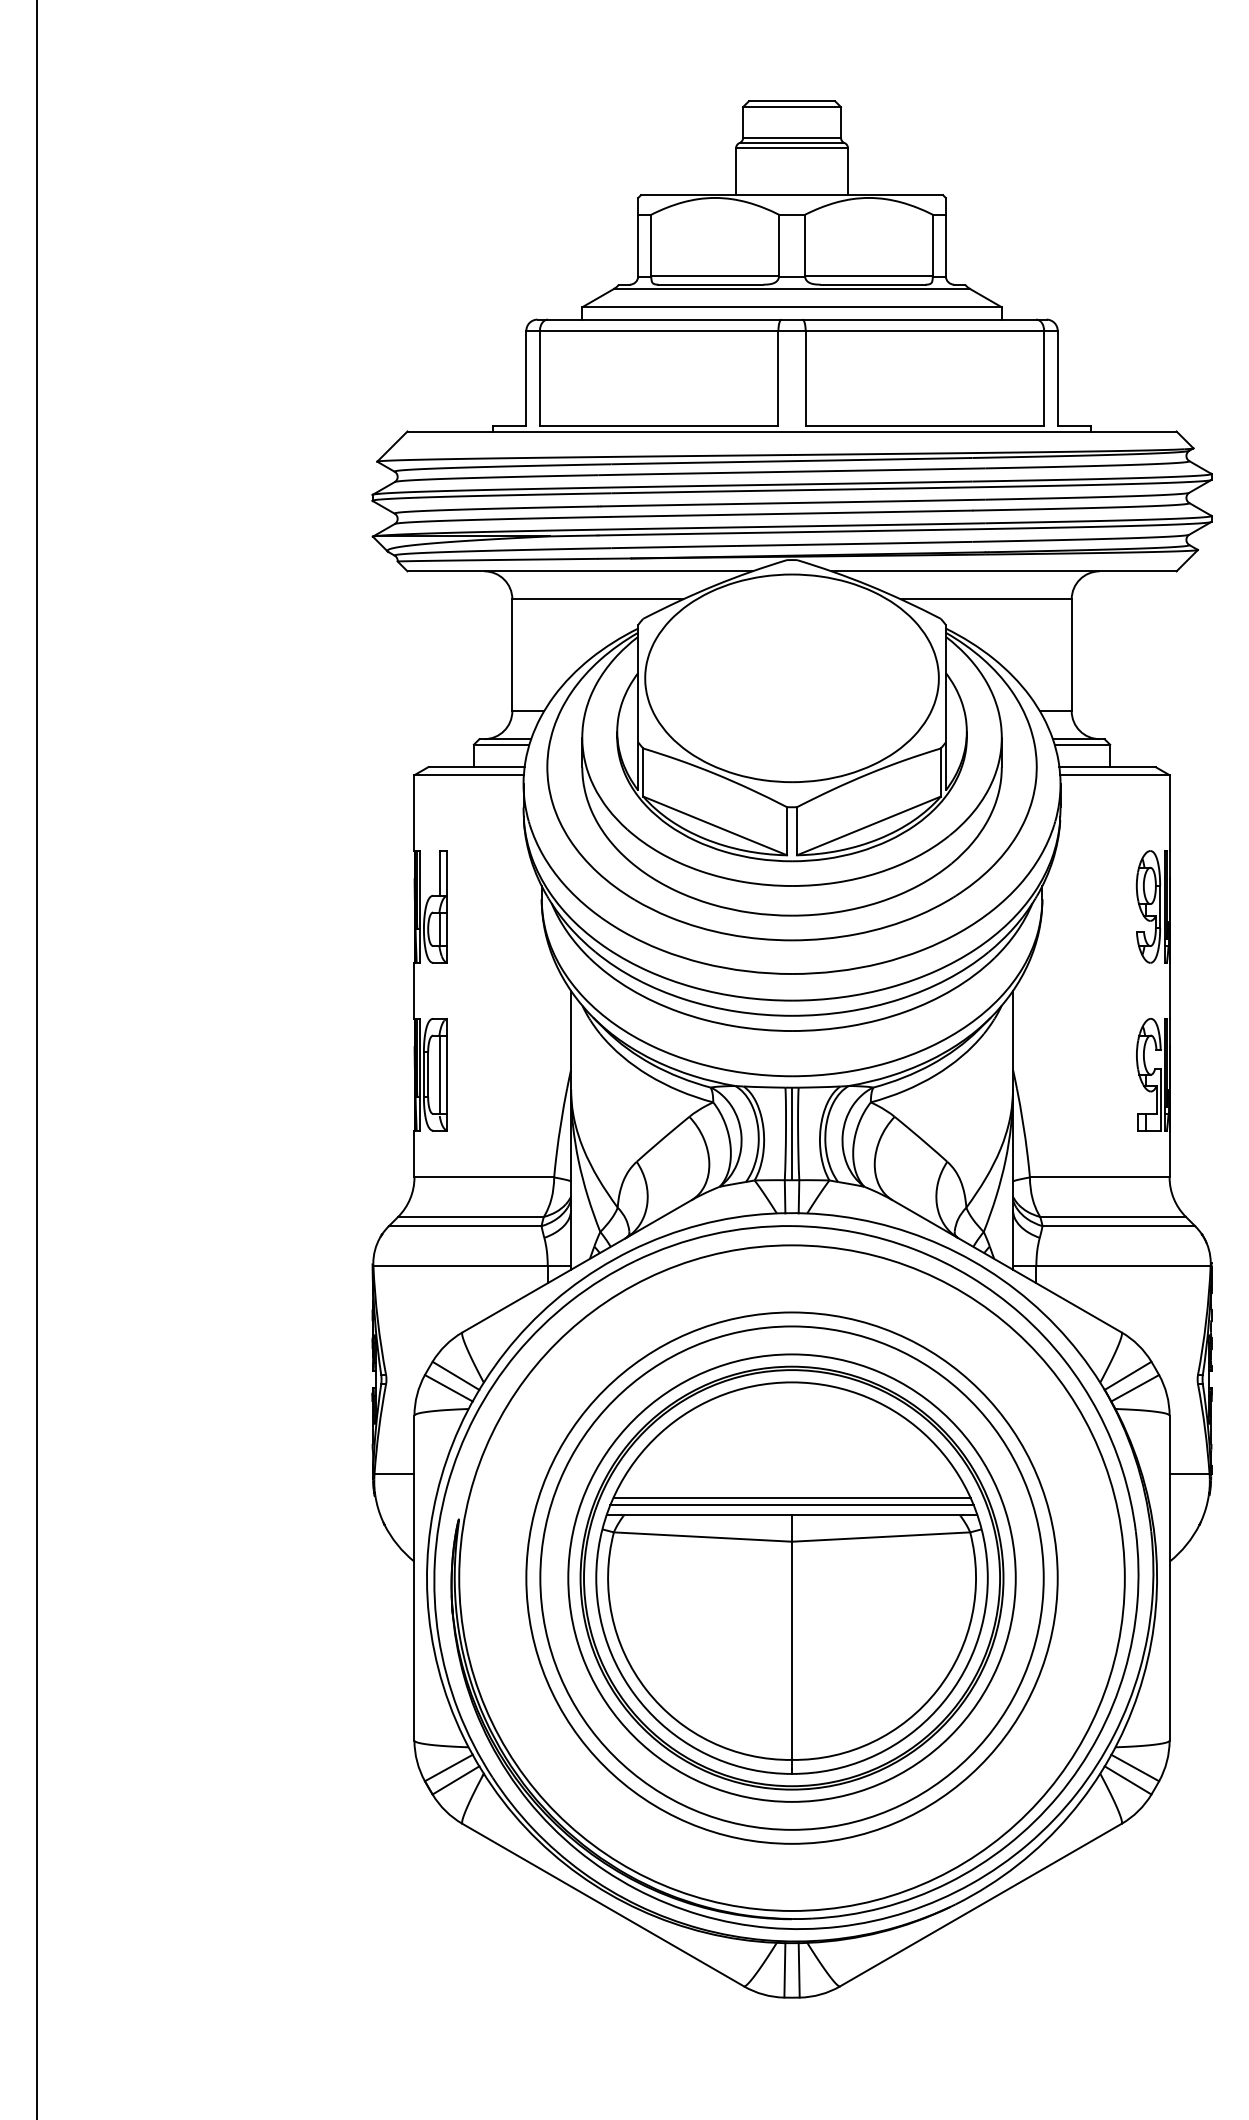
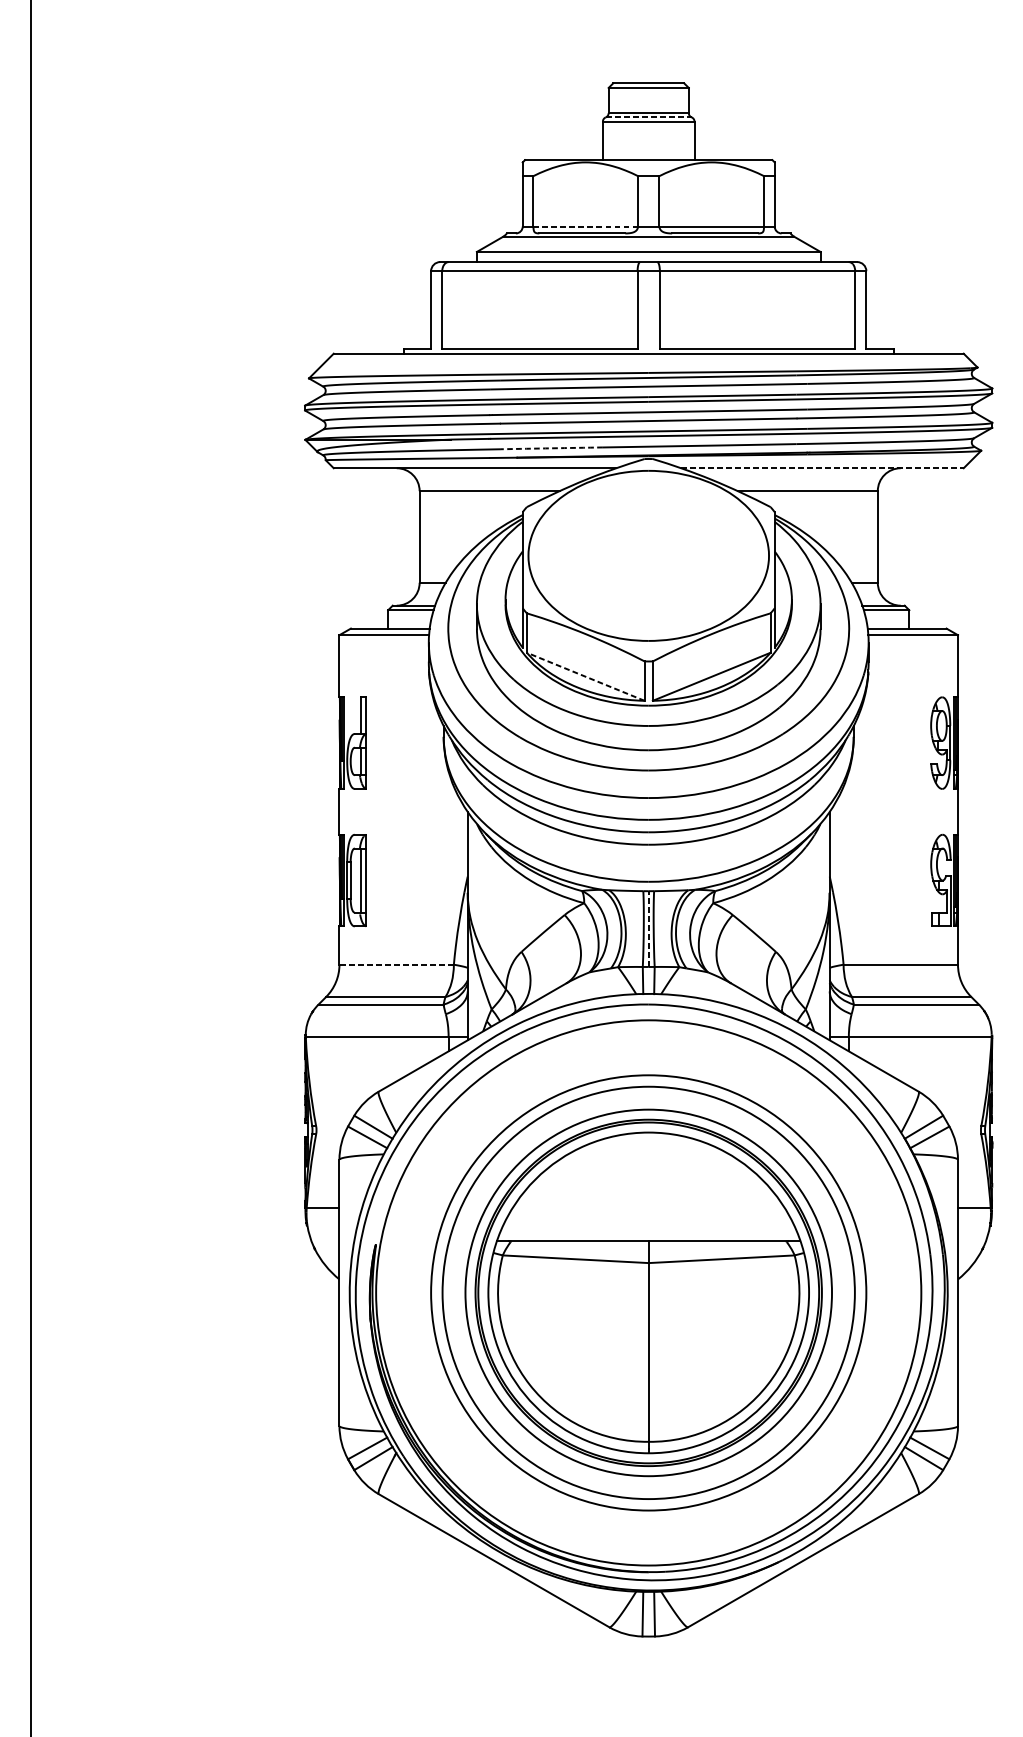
line: (792, 143) -> (649, 117), solid -> dashed
line: (715, 276) -> (586, 226), solid -> dashed
arc: (673, 547) -> (551, 448), solid -> dashed
line: (1004, 571) -> (822, 468), solid -> dashed
line: (715, 825) -> (586, 676), solid -> dashed
line: (792, 1133) -> (649, 928), solid -> dashed
line: (484, 1177) -> (396, 964), solid -> dashed
line: (791, 1498) -> (648, 1227), removed
line: (791, 1505) -> (648, 1233), removed

